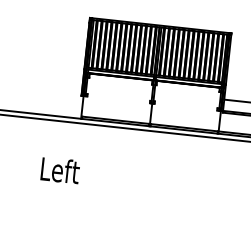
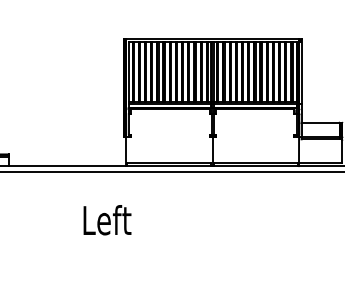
text: (60, 170) -> (107, 220), moved

